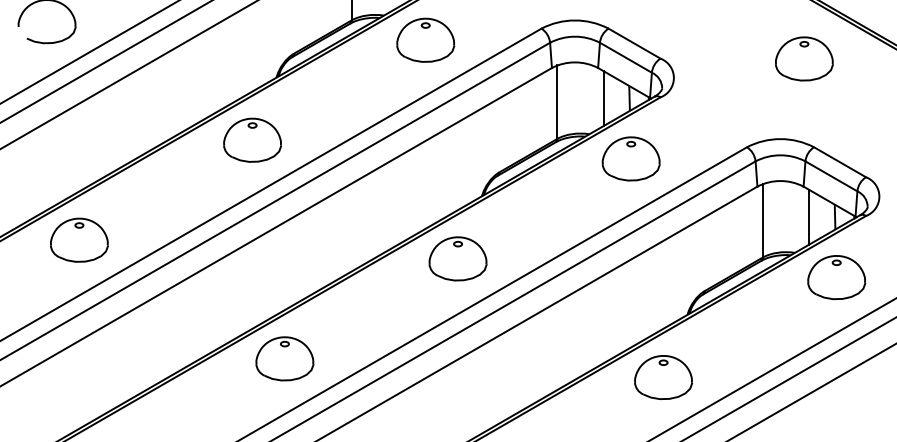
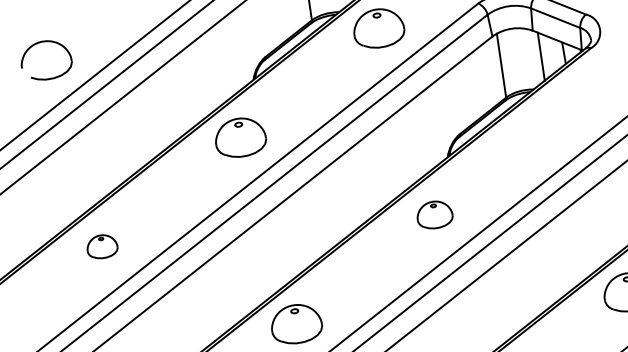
part: (630, 158) -> (572, 105), removed
part: (79, 239) -> (102, 246), size x0.6
part: (457, 258) -> (434, 214), size x0.7

